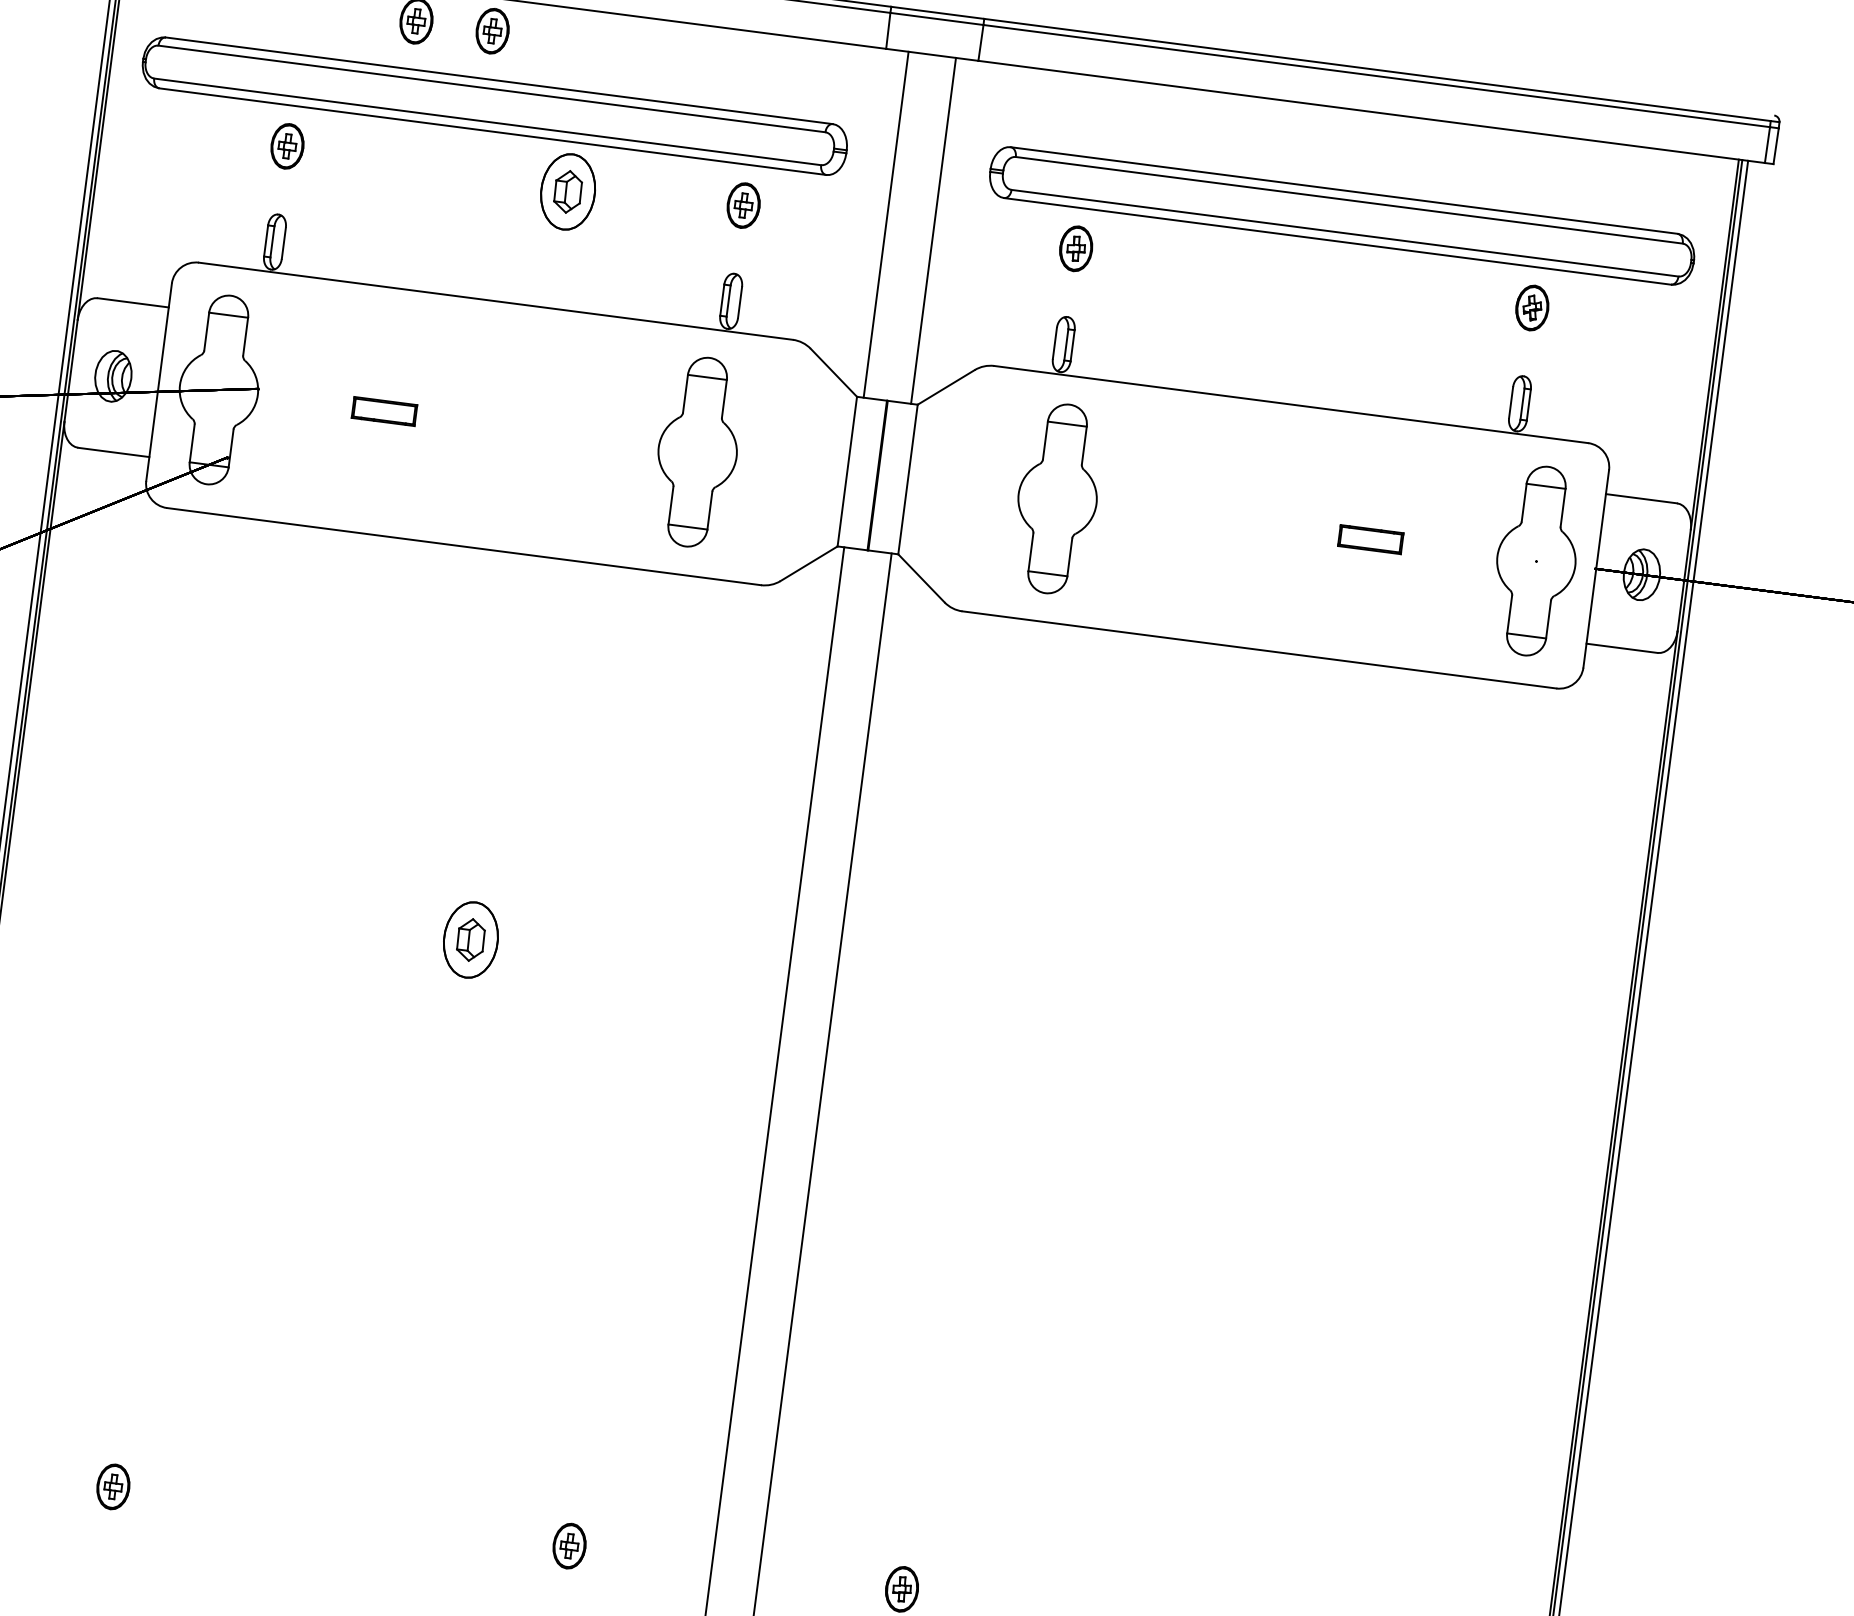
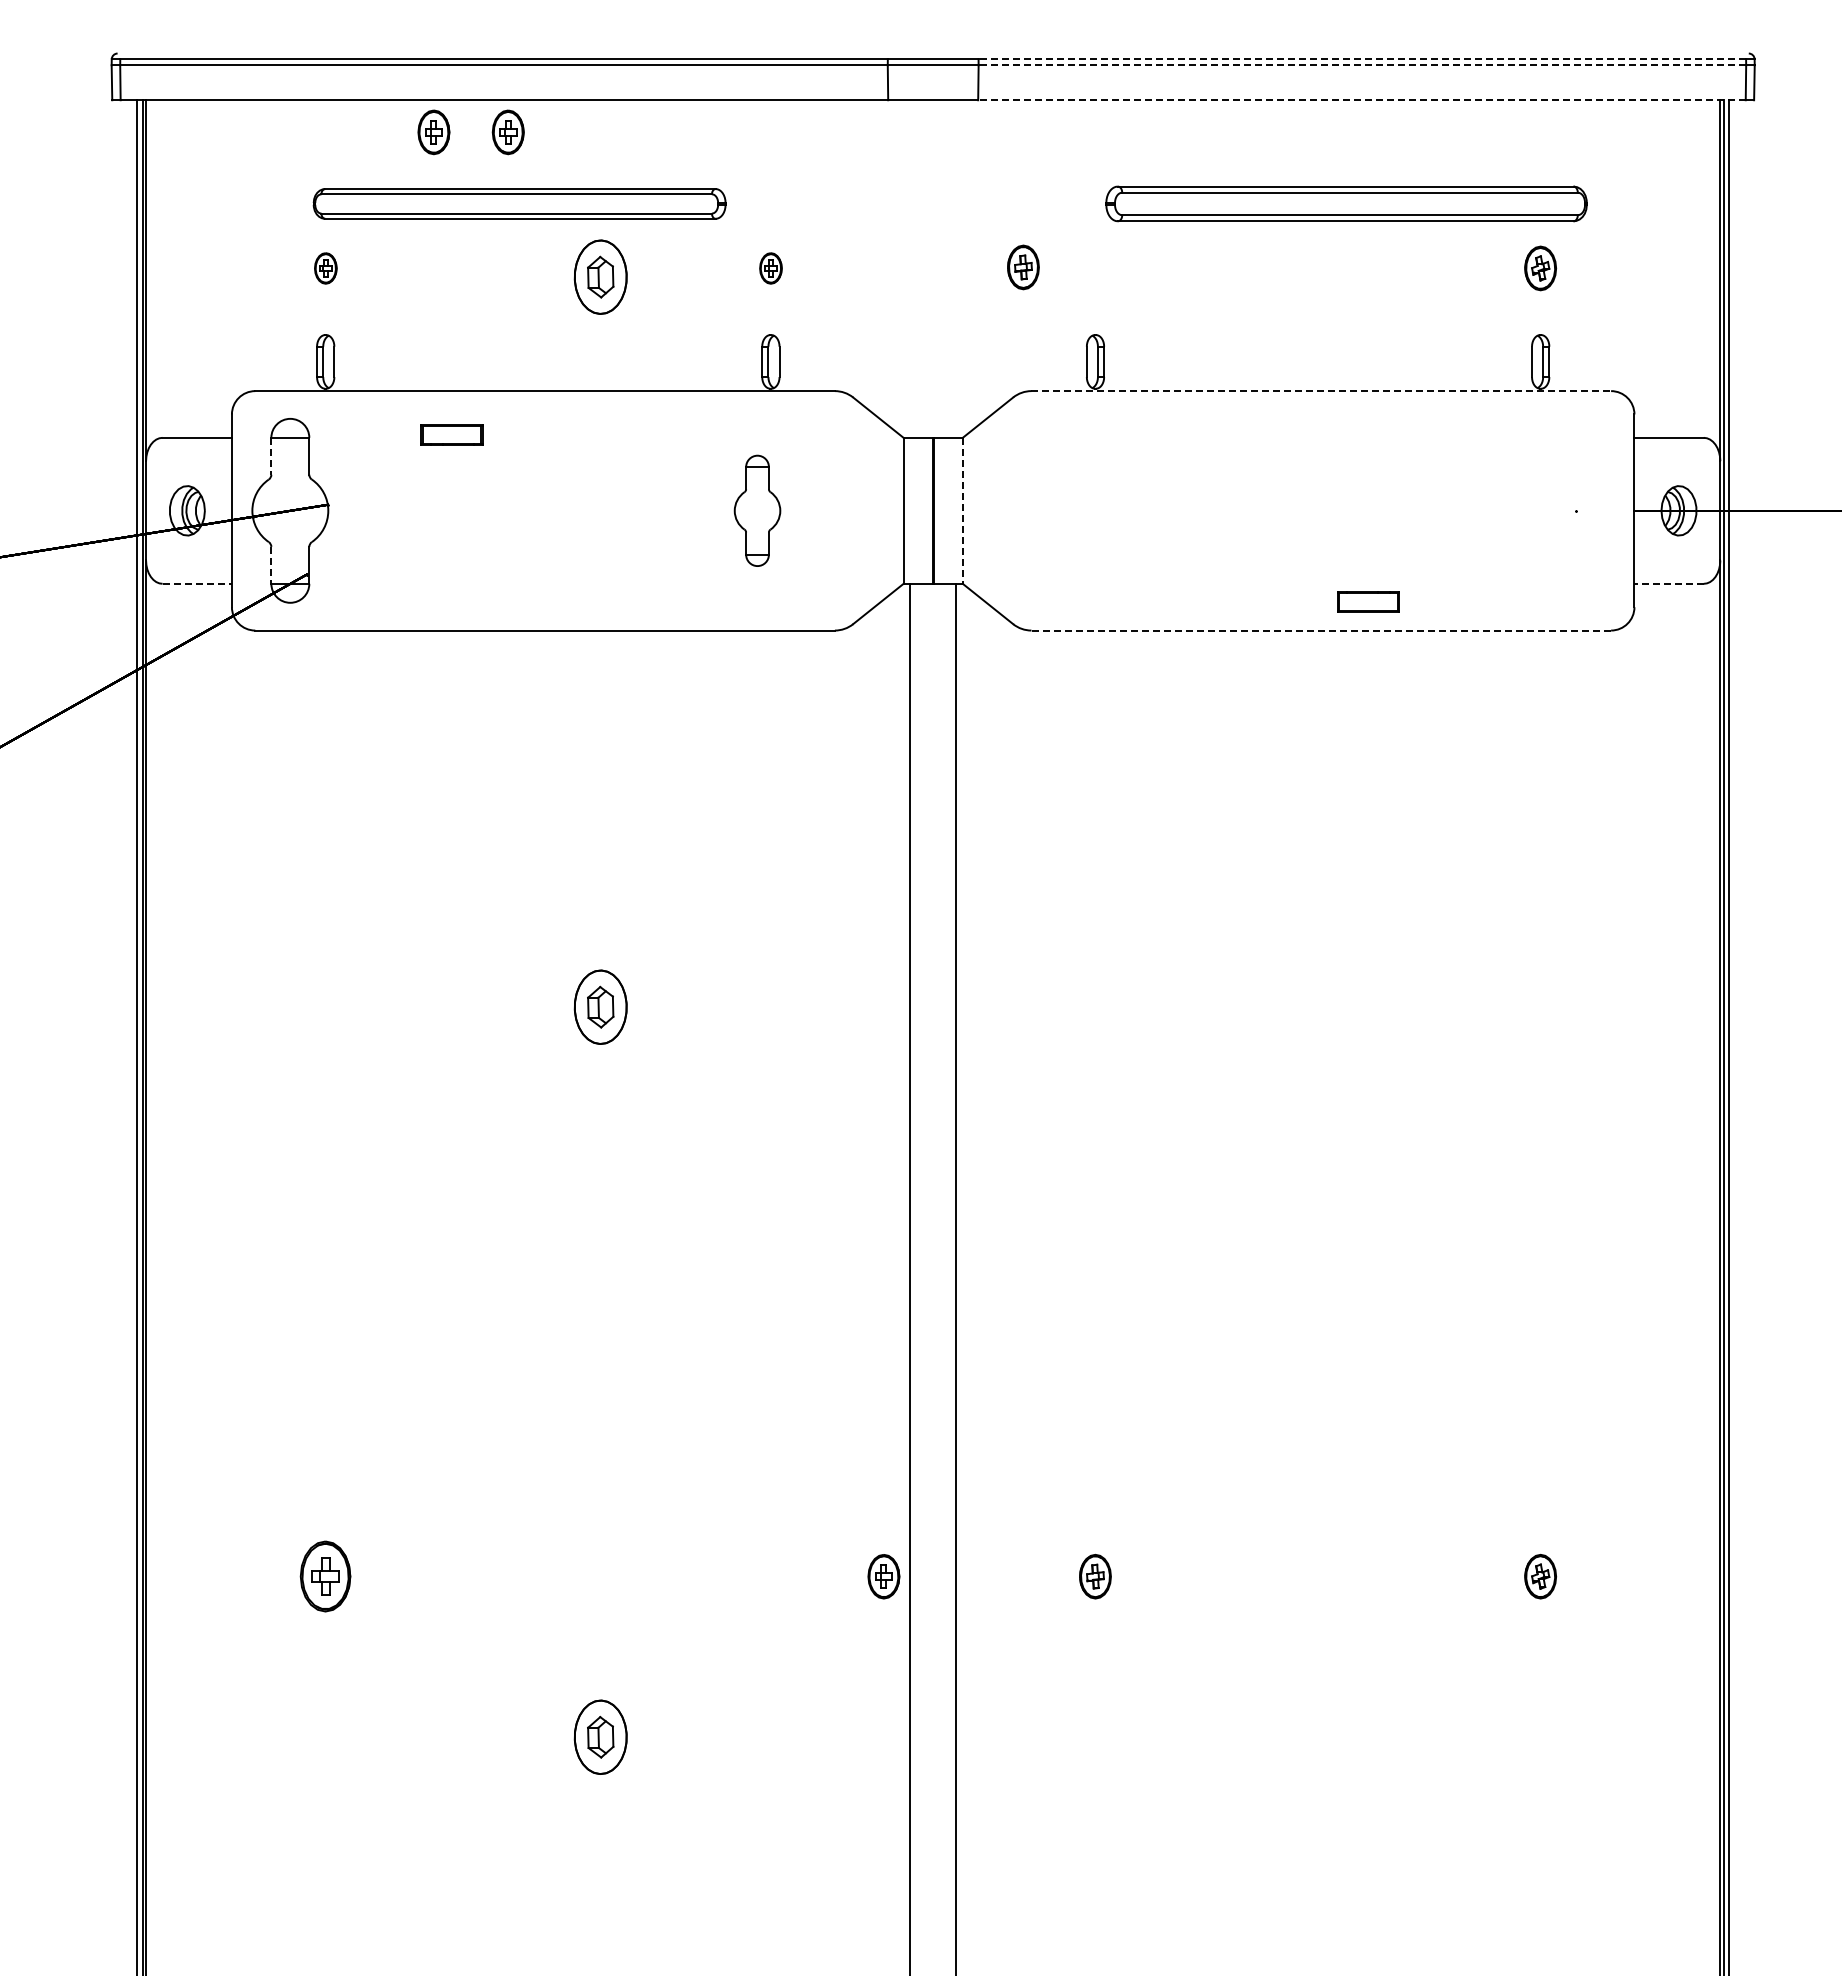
line: (1377, 70) -> (1362, 59), solid -> dashed
line: (1376, 76) -> (1362, 65), solid -> dashed
part: (494, 105) -> (519, 203), size x0.6
line: (1371, 112) -> (1361, 100), solid -> dashed
part: (287, 146) -> (325, 268), size x0.7
part: (743, 205) -> (770, 268), size x0.7
part: (1342, 215) -> (1346, 203), size x0.7
line: (886, 224) -> (910, 268), removed
line: (933, 230) -> (956, 268), removed
part: (1076, 248) -> (1023, 267), moved
line: (206, 331) -> (271, 456), solid -> dashed
line: (1291, 404) -> (1321, 391), solid -> dashed
part: (384, 411) -> (451, 434), moved
line: (192, 443) -> (271, 565), solid -> dashed
part: (697, 451) -> (757, 510), size x0.6
line: (114, 452) -> (197, 583), solid -> dashed
line: (907, 480) -> (962, 511), solid -> dashed
part: (1057, 498) -> (1108, 510), removed
part: (1370, 539) -> (1368, 601), moved
part: (1535, 560) -> (1575, 510), removed
line: (1622, 648) -> (1669, 583), solid -> dashed
line: (1259, 649) -> (1321, 630), solid -> dashed
part: (113, 1486) -> (325, 1576), size x1.6
part: (569, 1545) -> (883, 1576), moved

